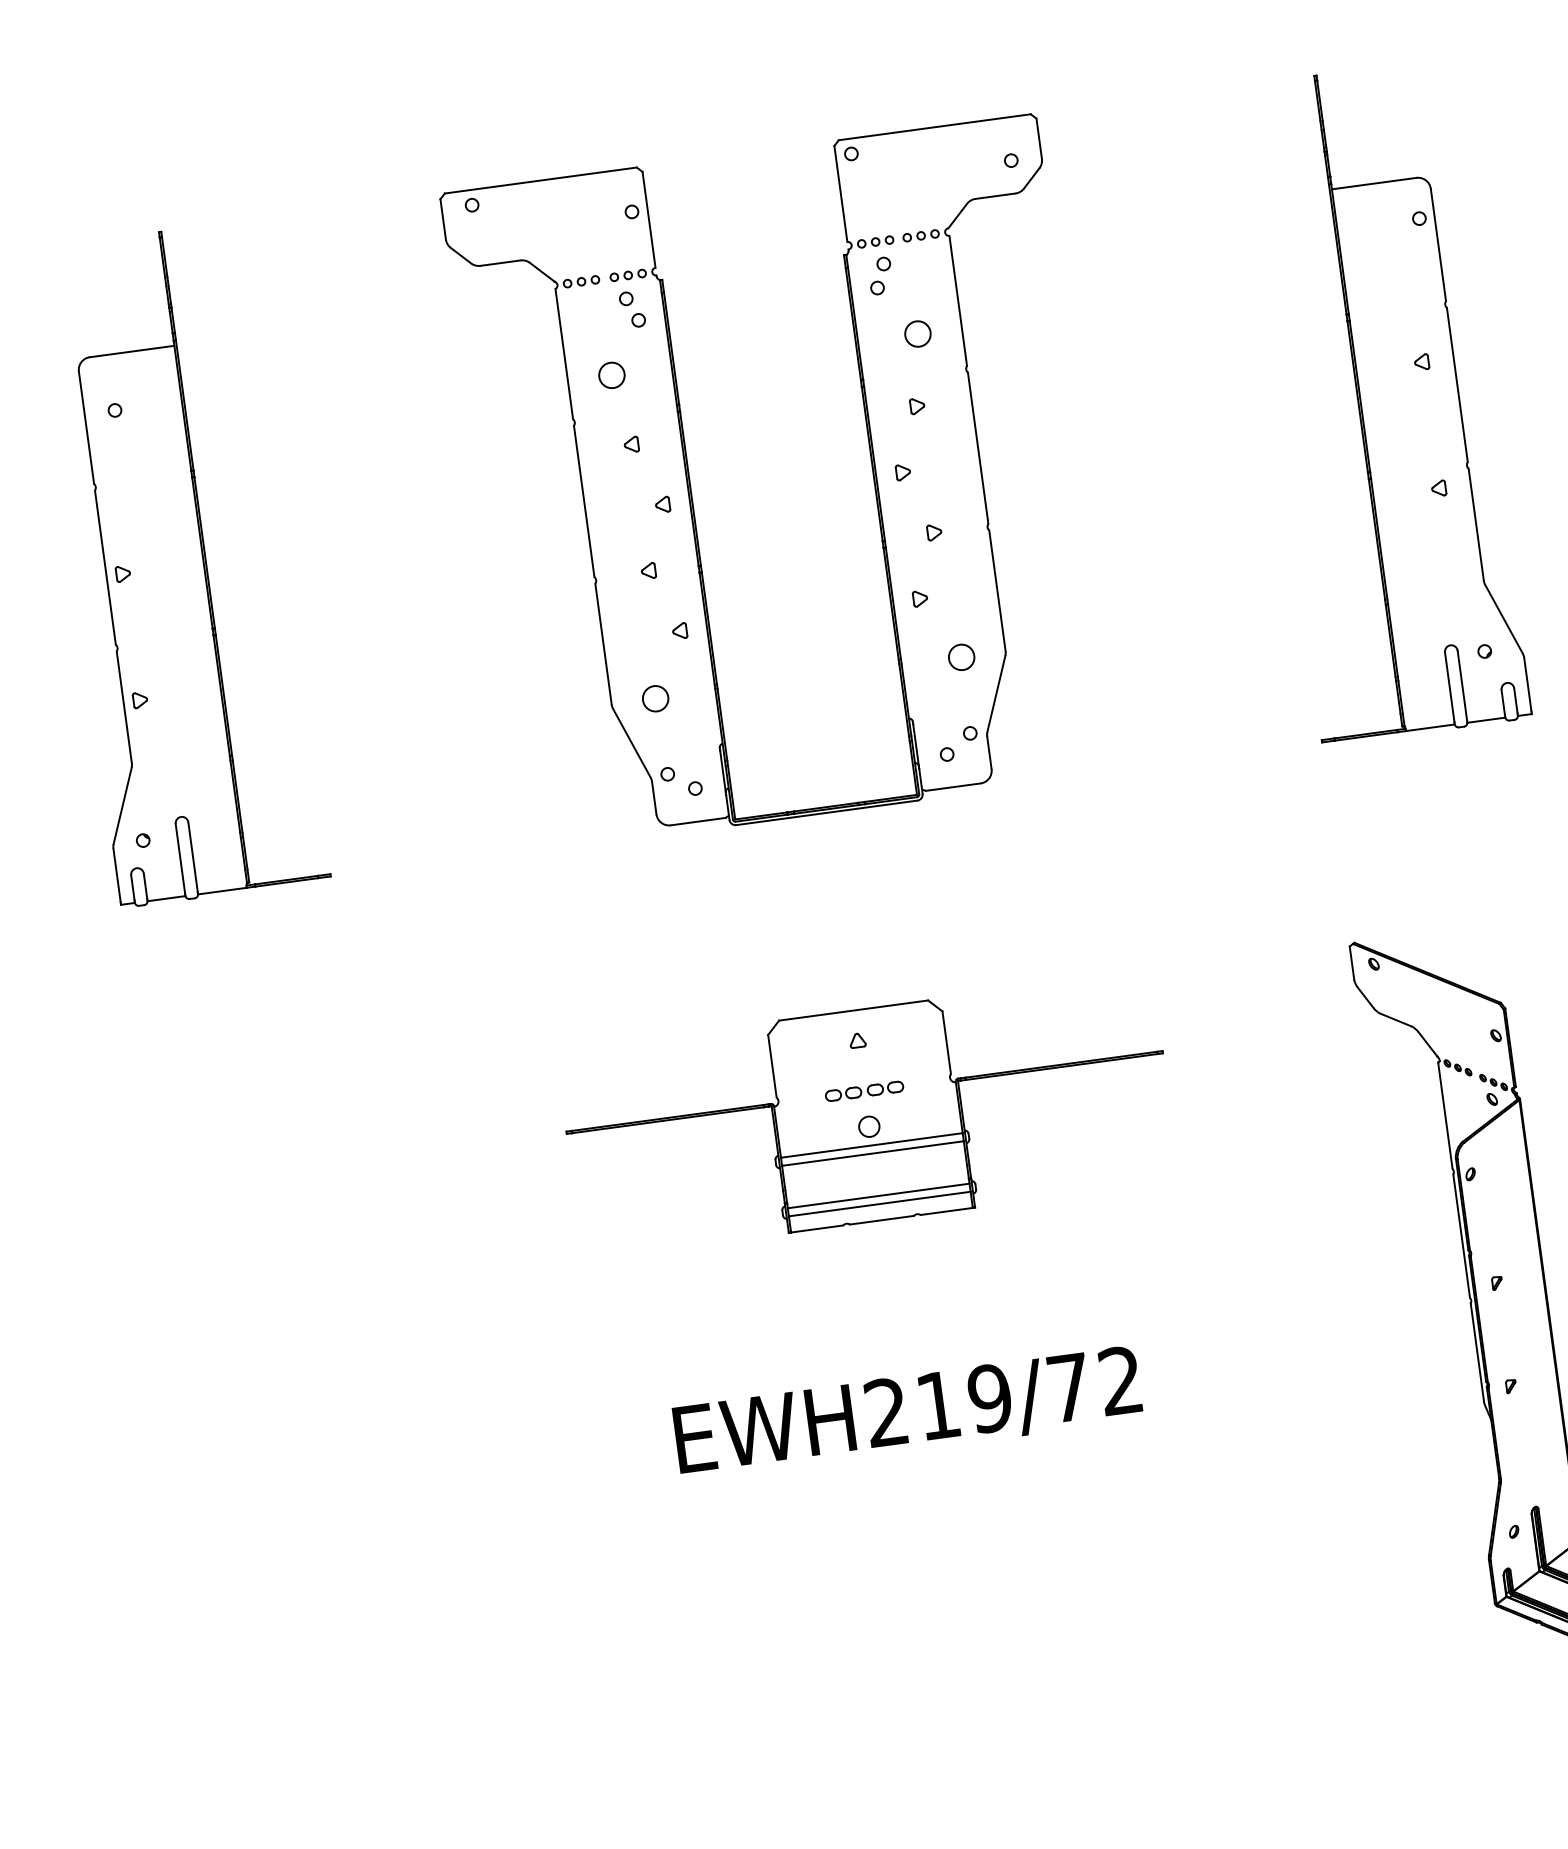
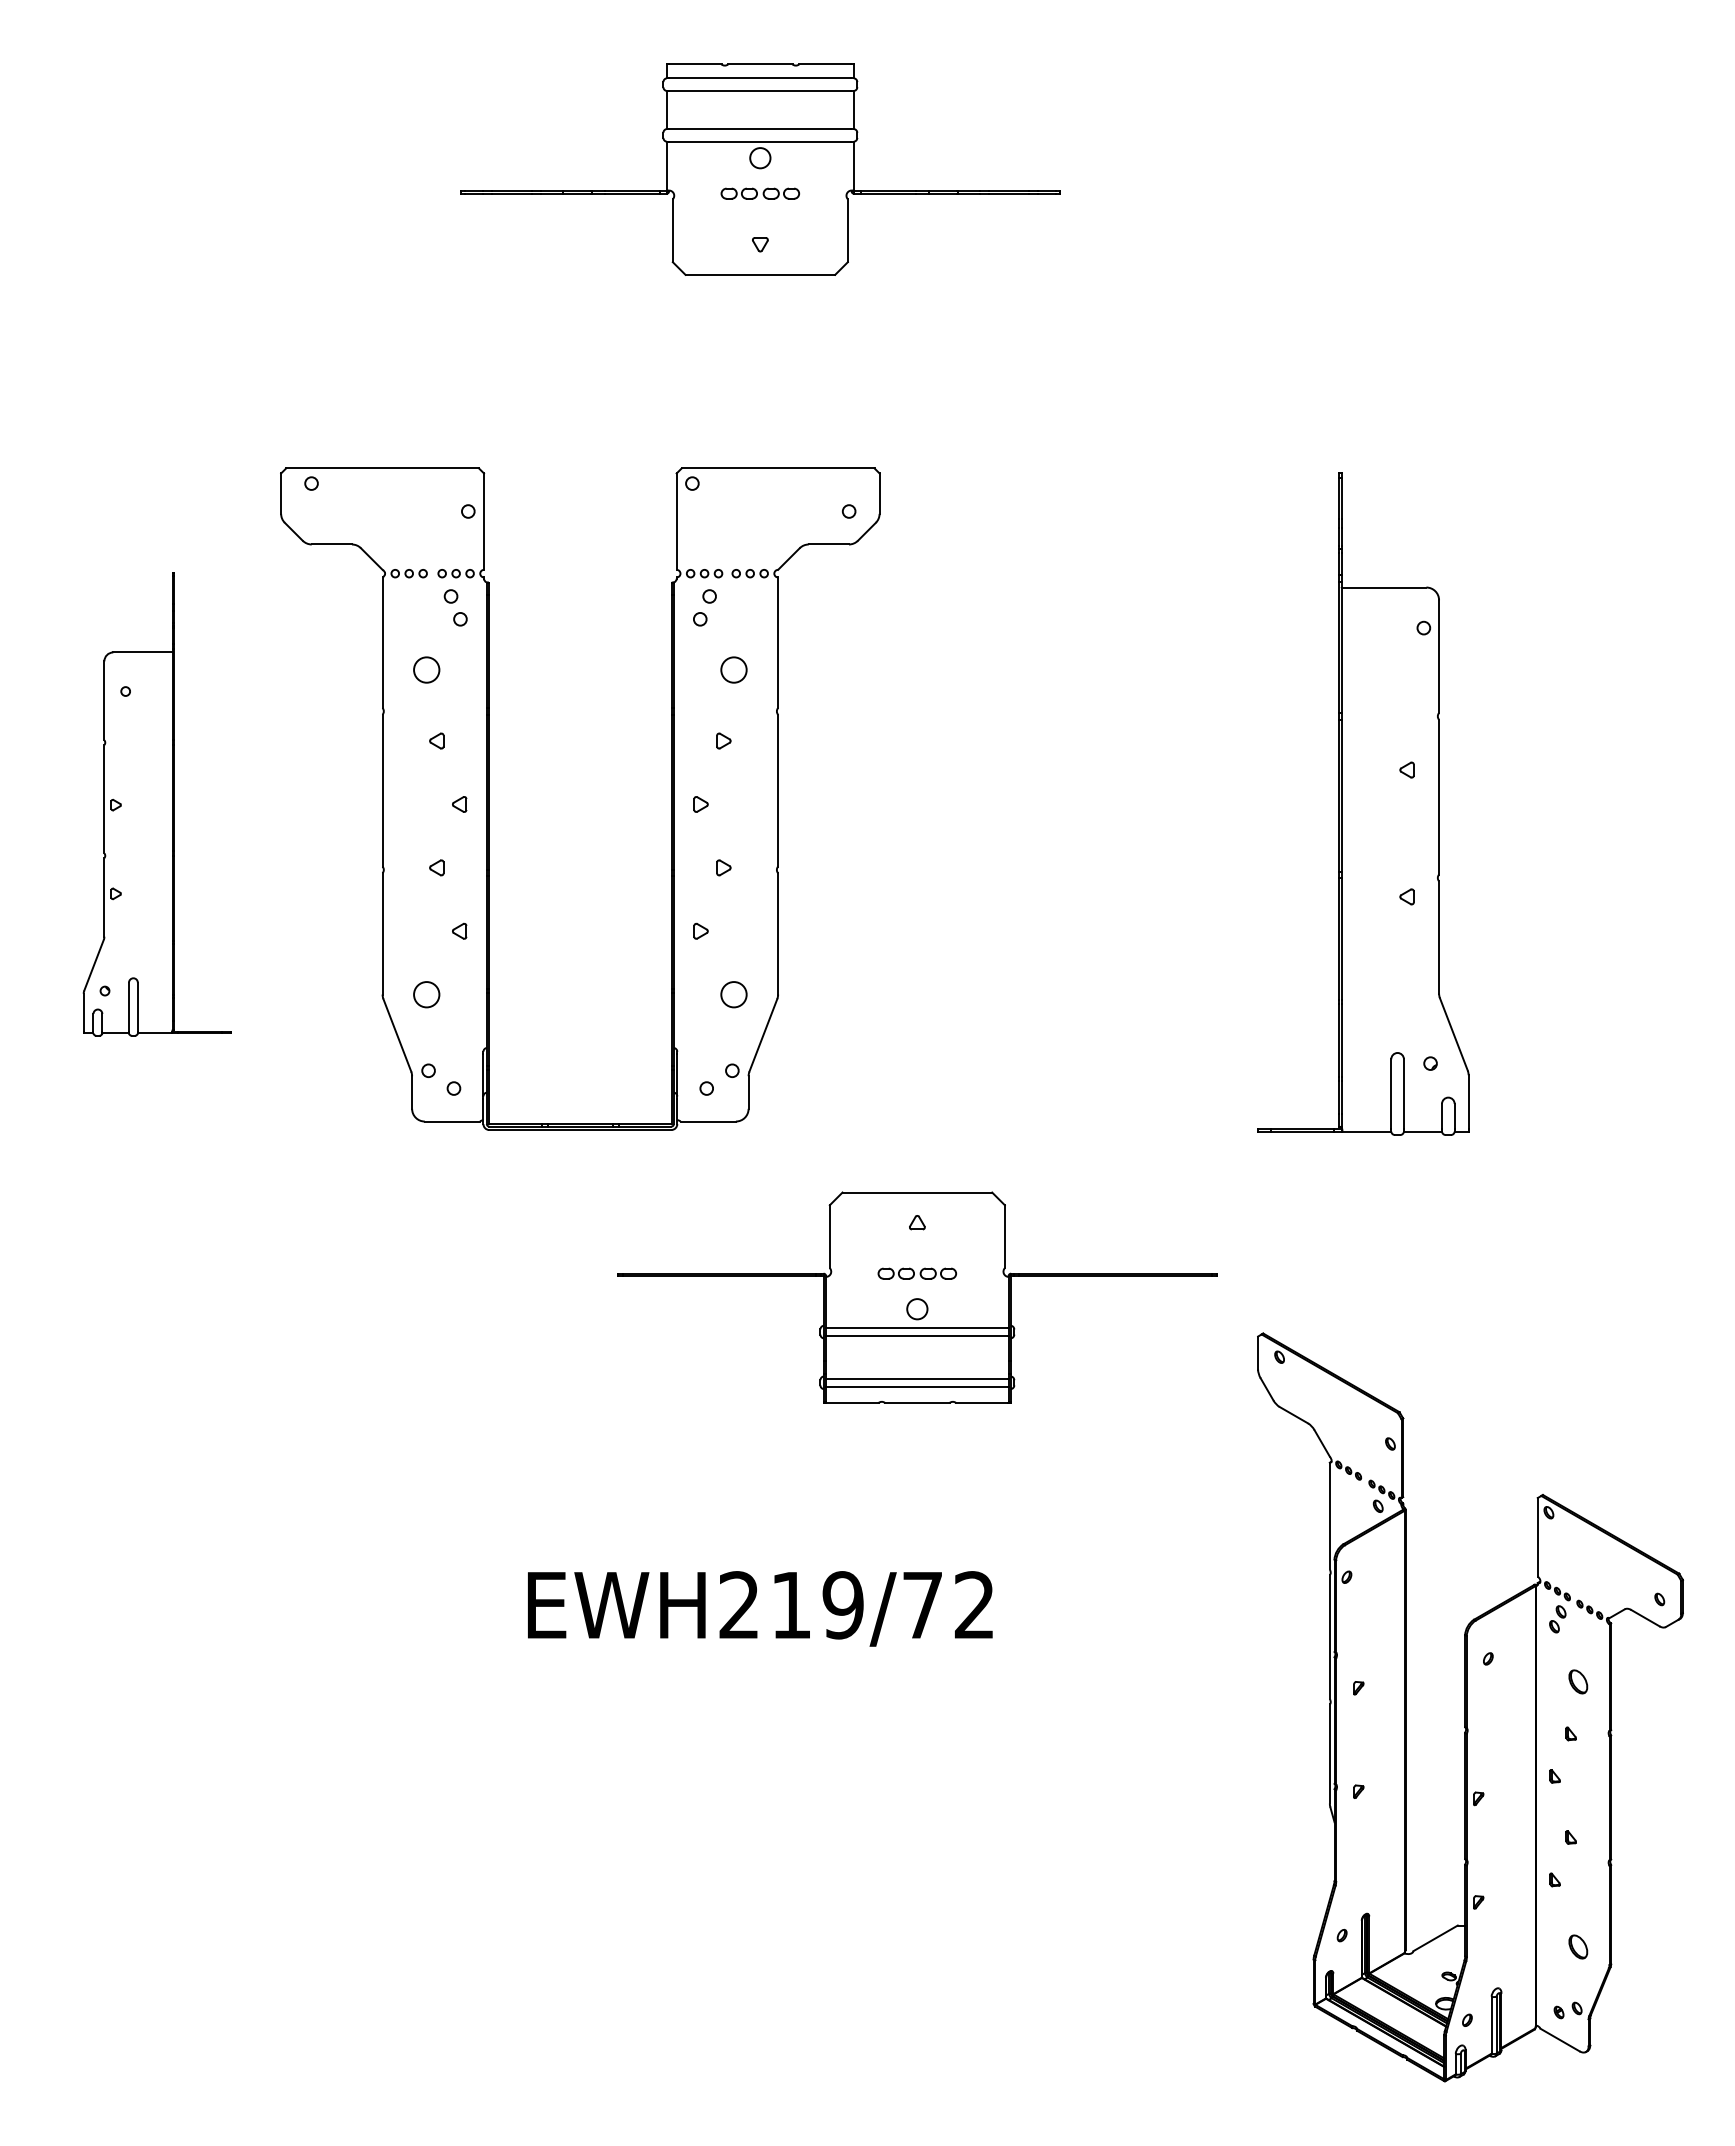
part: (691, 494) -> (489, 798), moved
part: (181, 563) -> (157, 803), size x0.7
part: (867, 1115) -> (917, 1297), moved
text: (908, 1412) -> (760, 1608), moved

